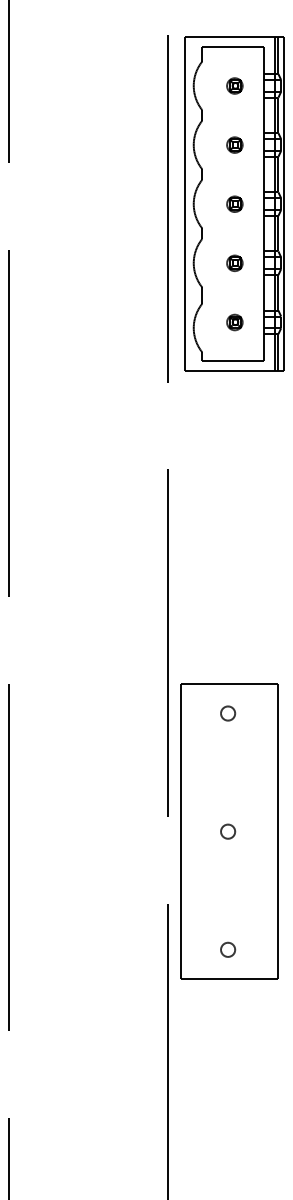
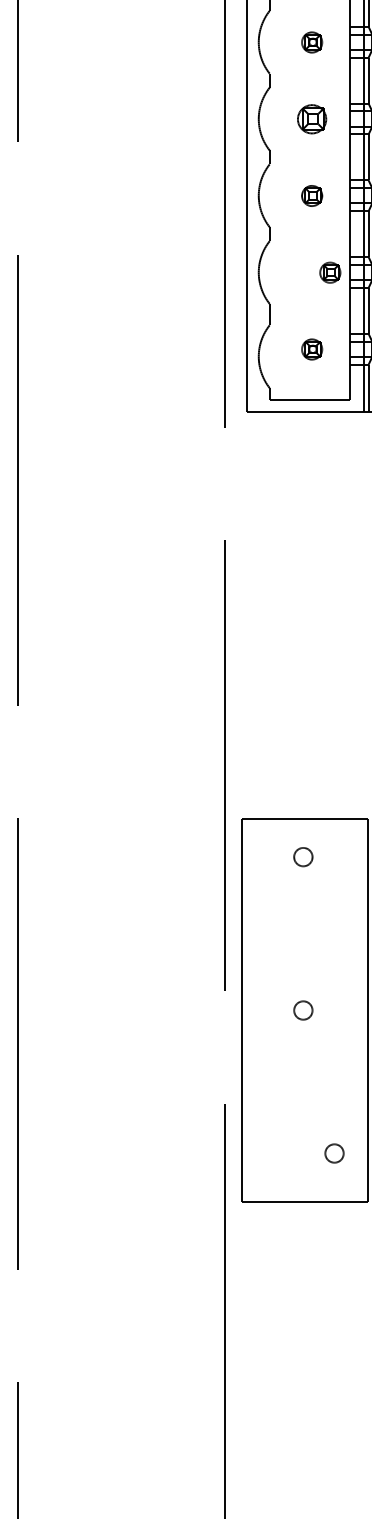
part: (234, 144) -> (311, 118), size x1.4
part: (234, 262) -> (329, 271), moved
circle: (228, 949) -> (335, 1153), moved

